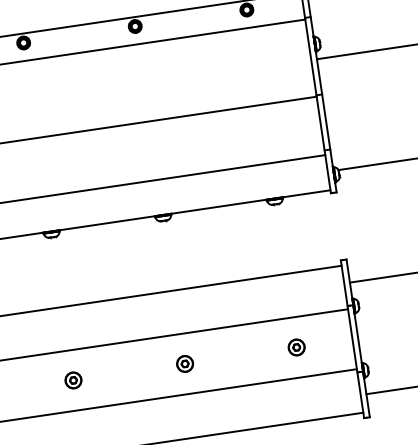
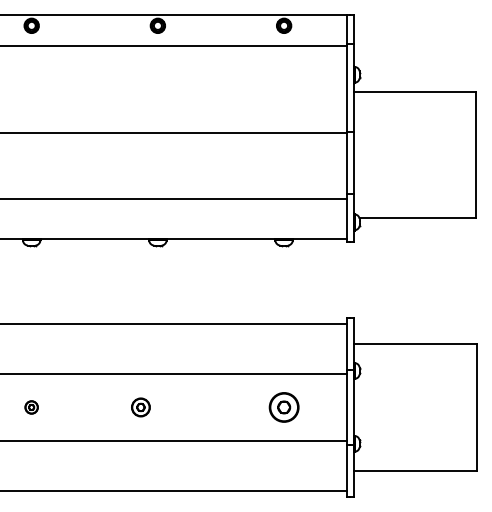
part: (296, 347) -> (283, 407), size x1.6
part: (184, 364) -> (140, 407), moved
part: (73, 380) -> (31, 407), size x0.7

